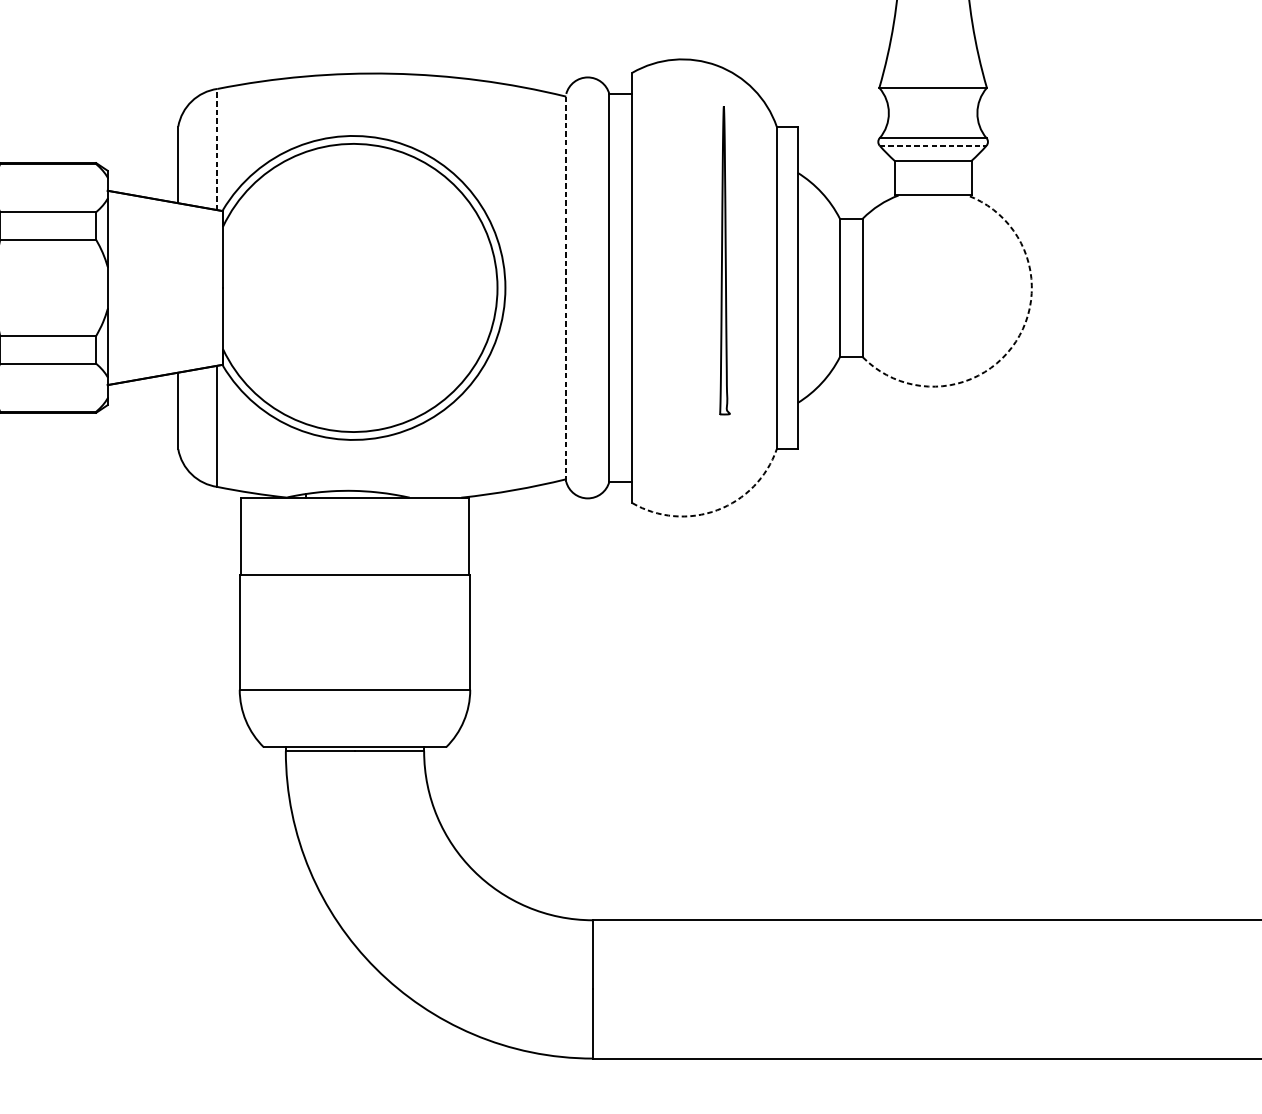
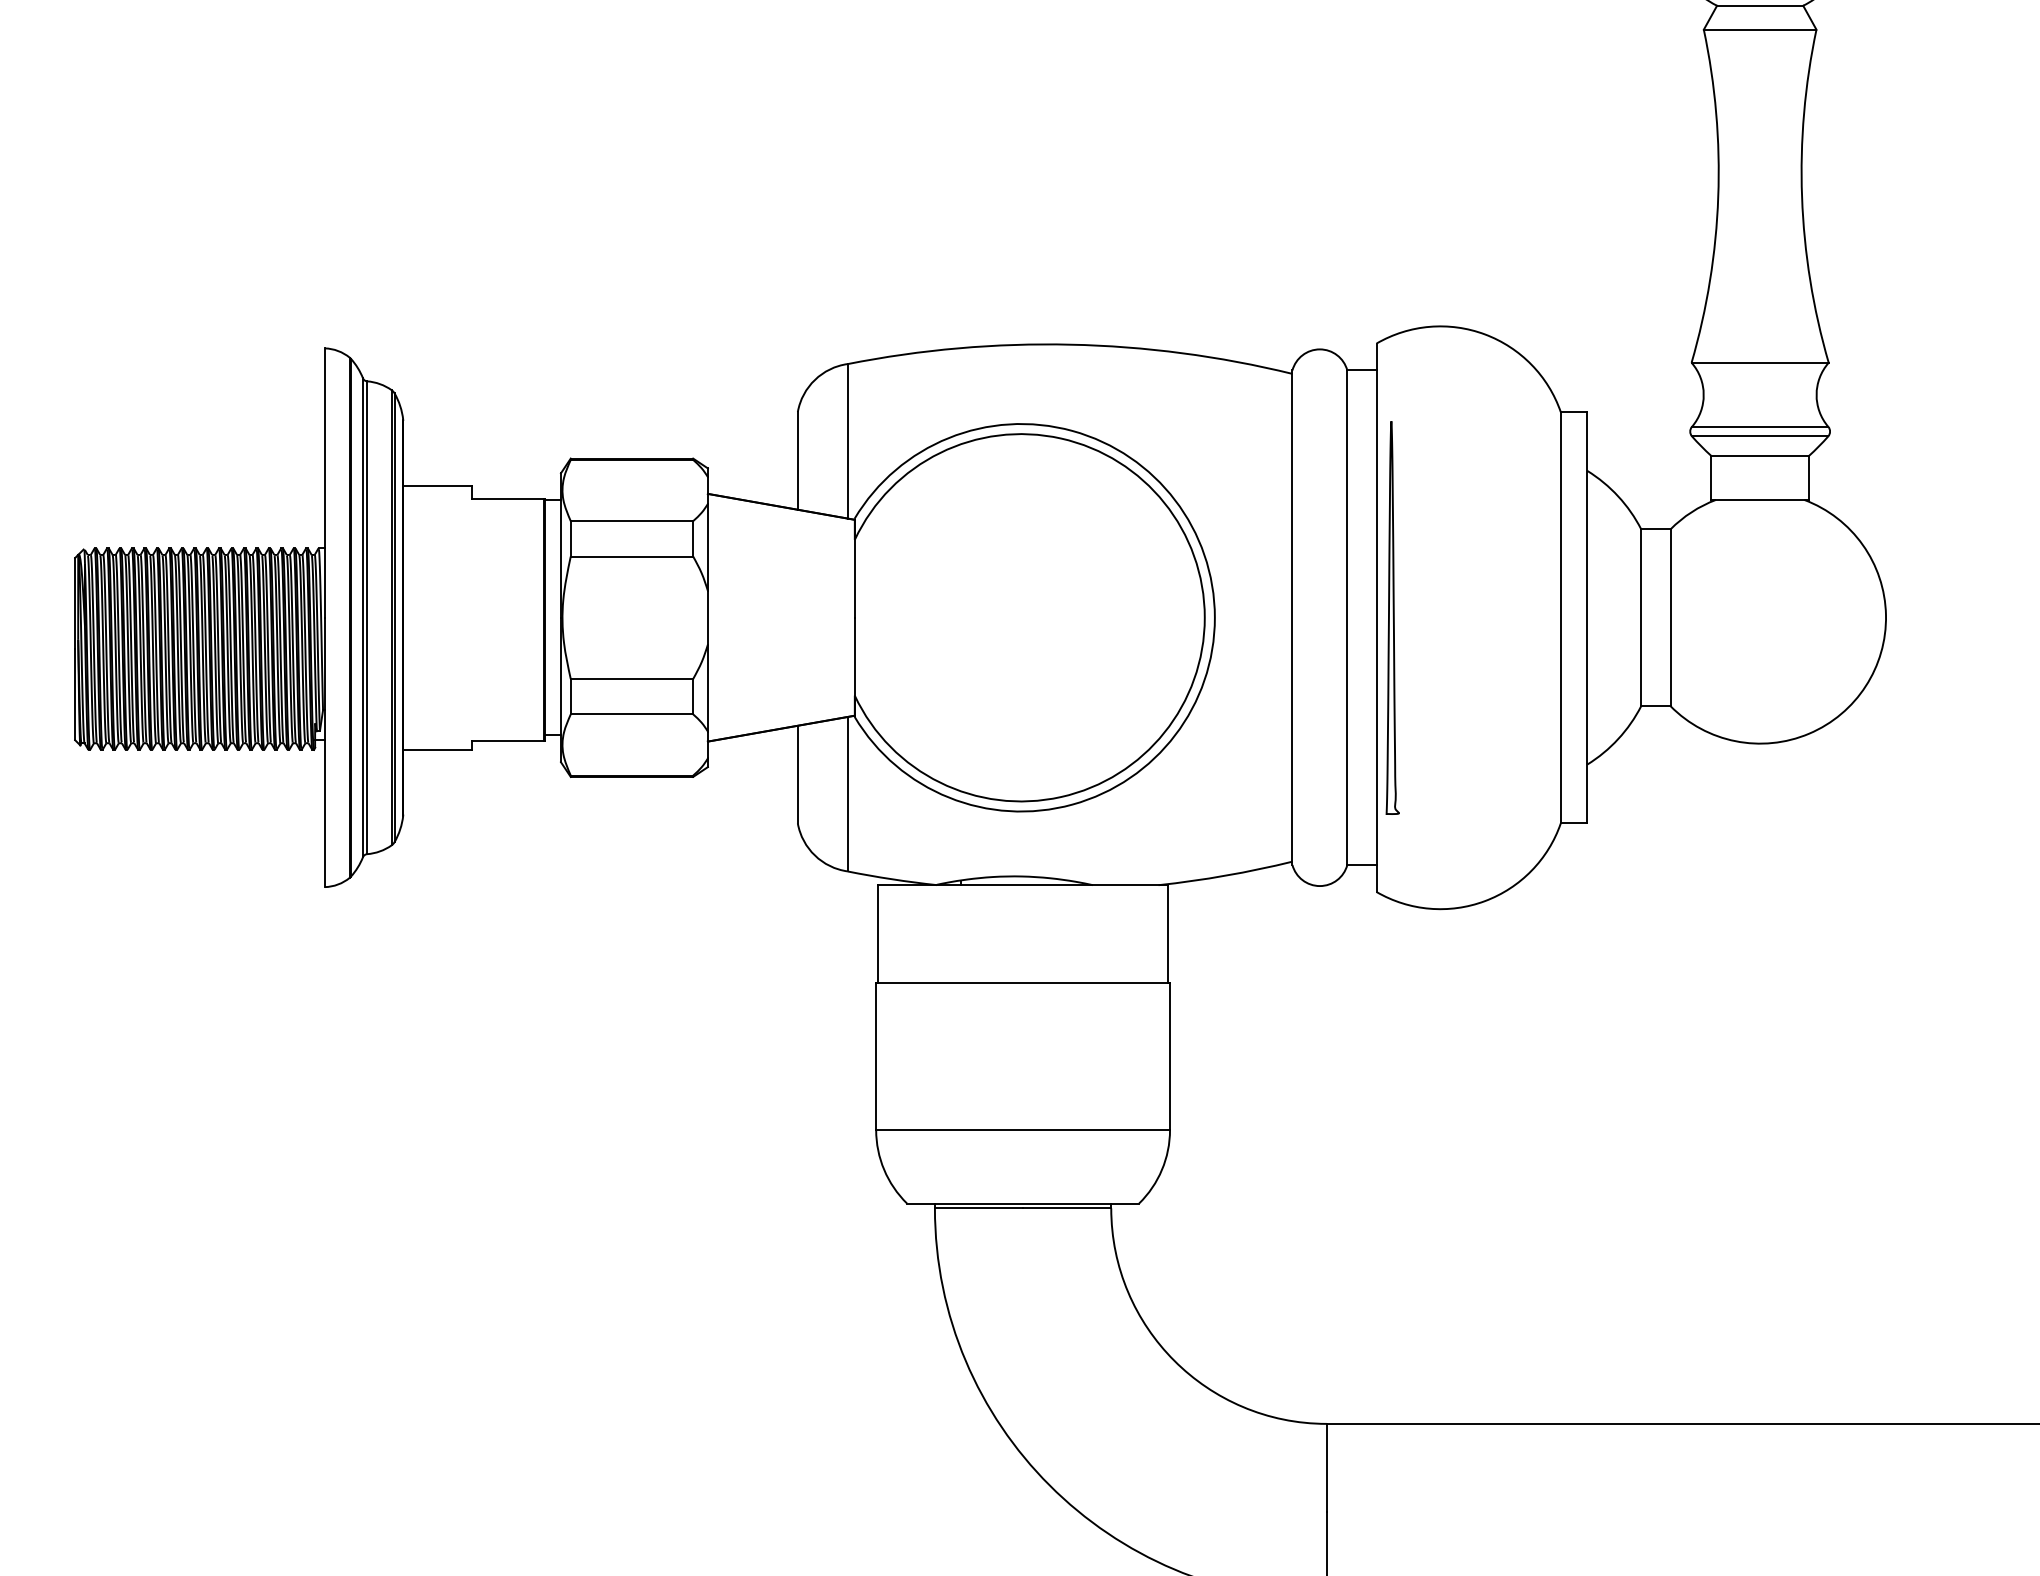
line: (933, 145) -> (1760, 436), dashed -> solid
line: (217, 148) -> (847, 440), dashed -> solid
curve: (724, 260) -> (1392, 617), moved
line: (566, 287) -> (1292, 617), dashed -> solid
arc: (1015, 341) -> (1865, 686), dashed -> solid
arc: (716, 510) -> (1484, 901), dashed -> solid

